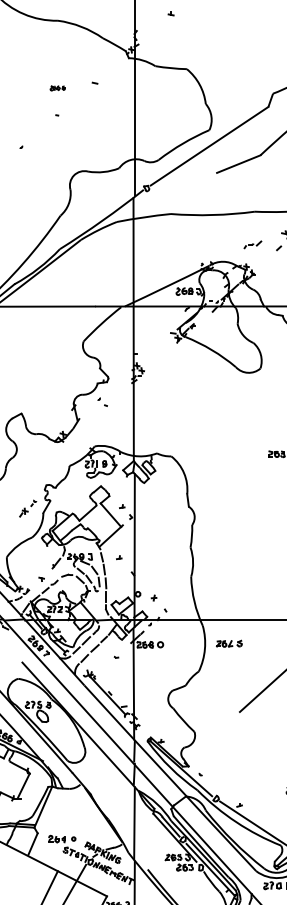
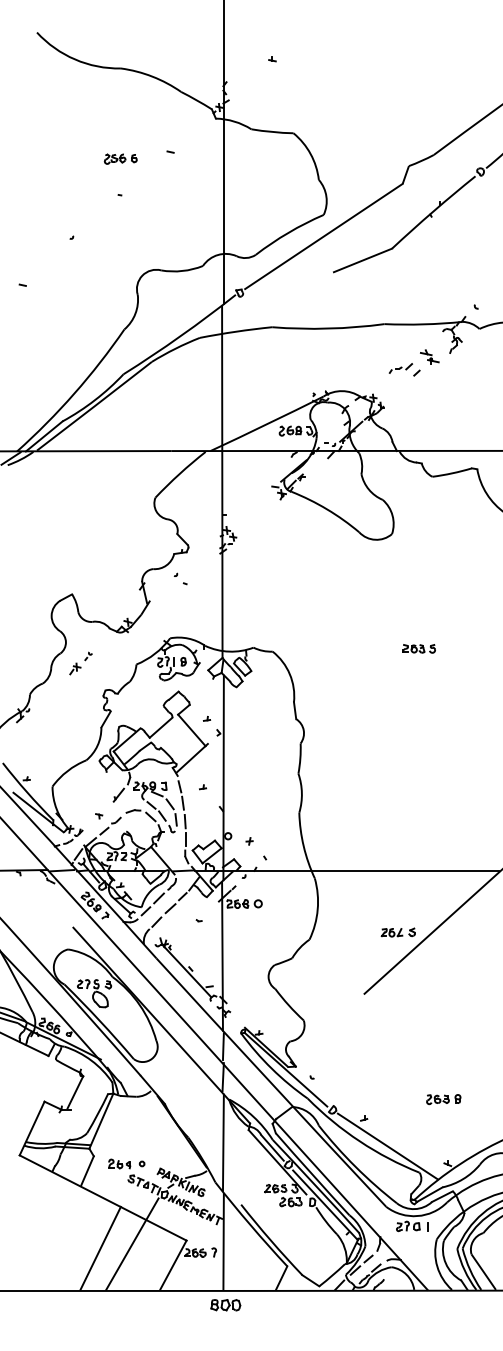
part: (57, 87) -> (120, 158), size x1.67
part: (252, 244) -> (400, 368), moved
part: (27, 508) -> (80, 663), moved
part: (228, 643) -> (397, 932), moved

